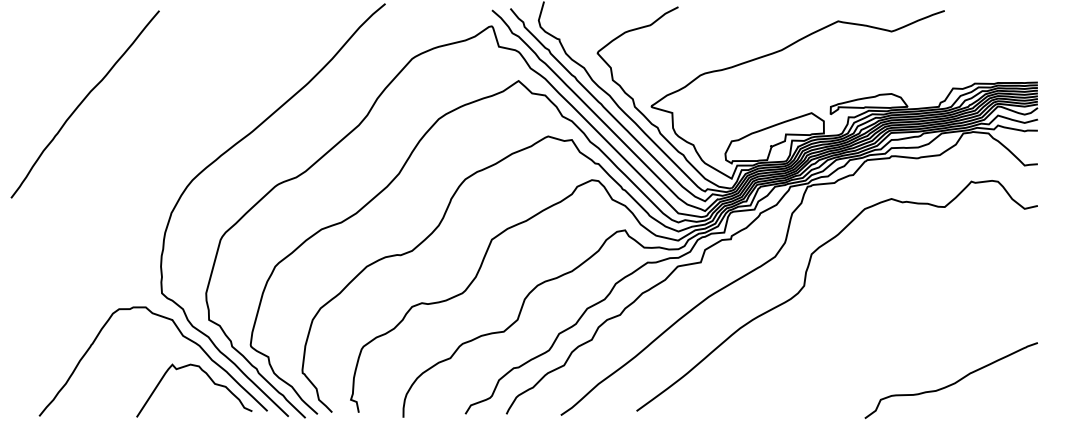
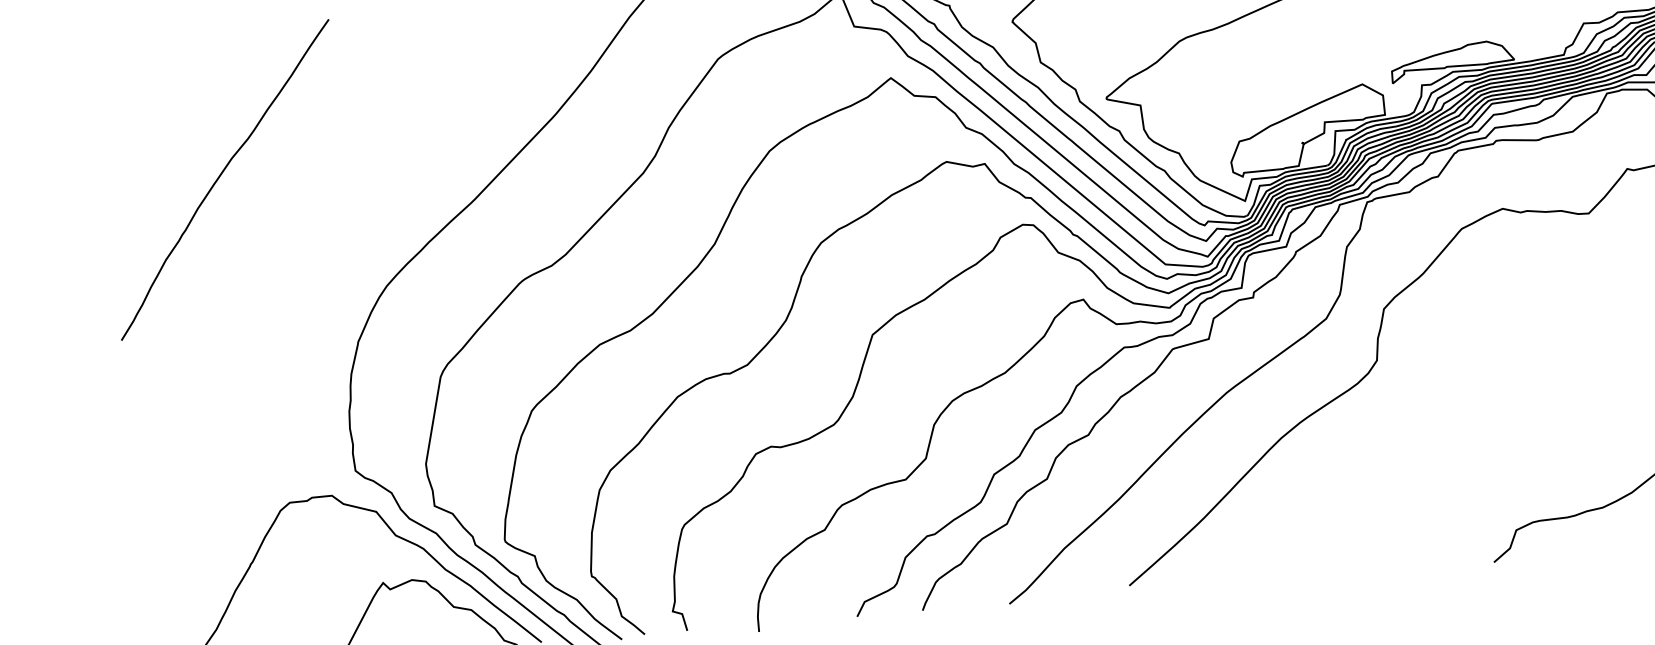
curve: (82, 102) -> (220, 177), moved

